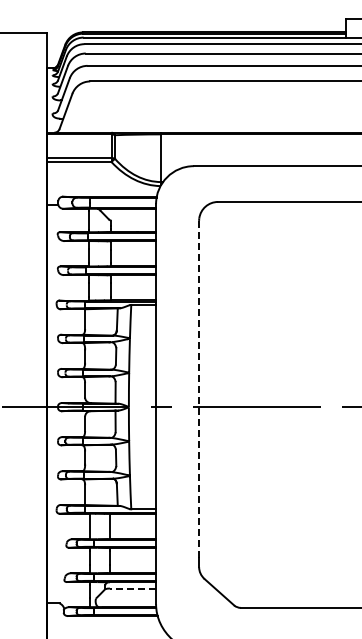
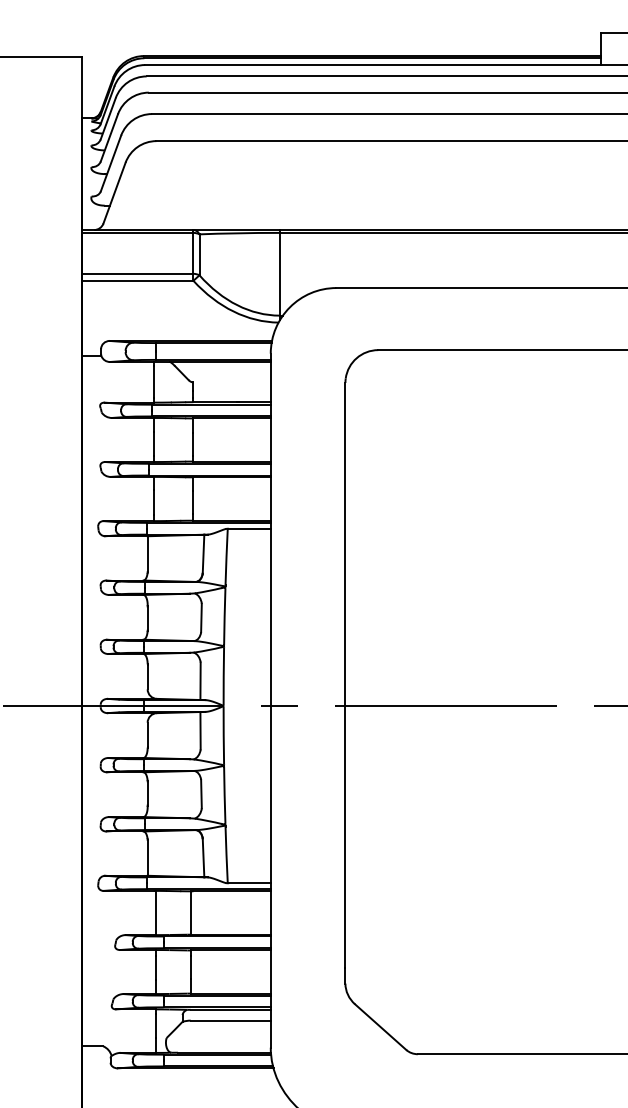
line: (199, 389) -> (346, 675), dashed -> solid
line: (132, 588) -> (229, 1020), dashed -> solid

